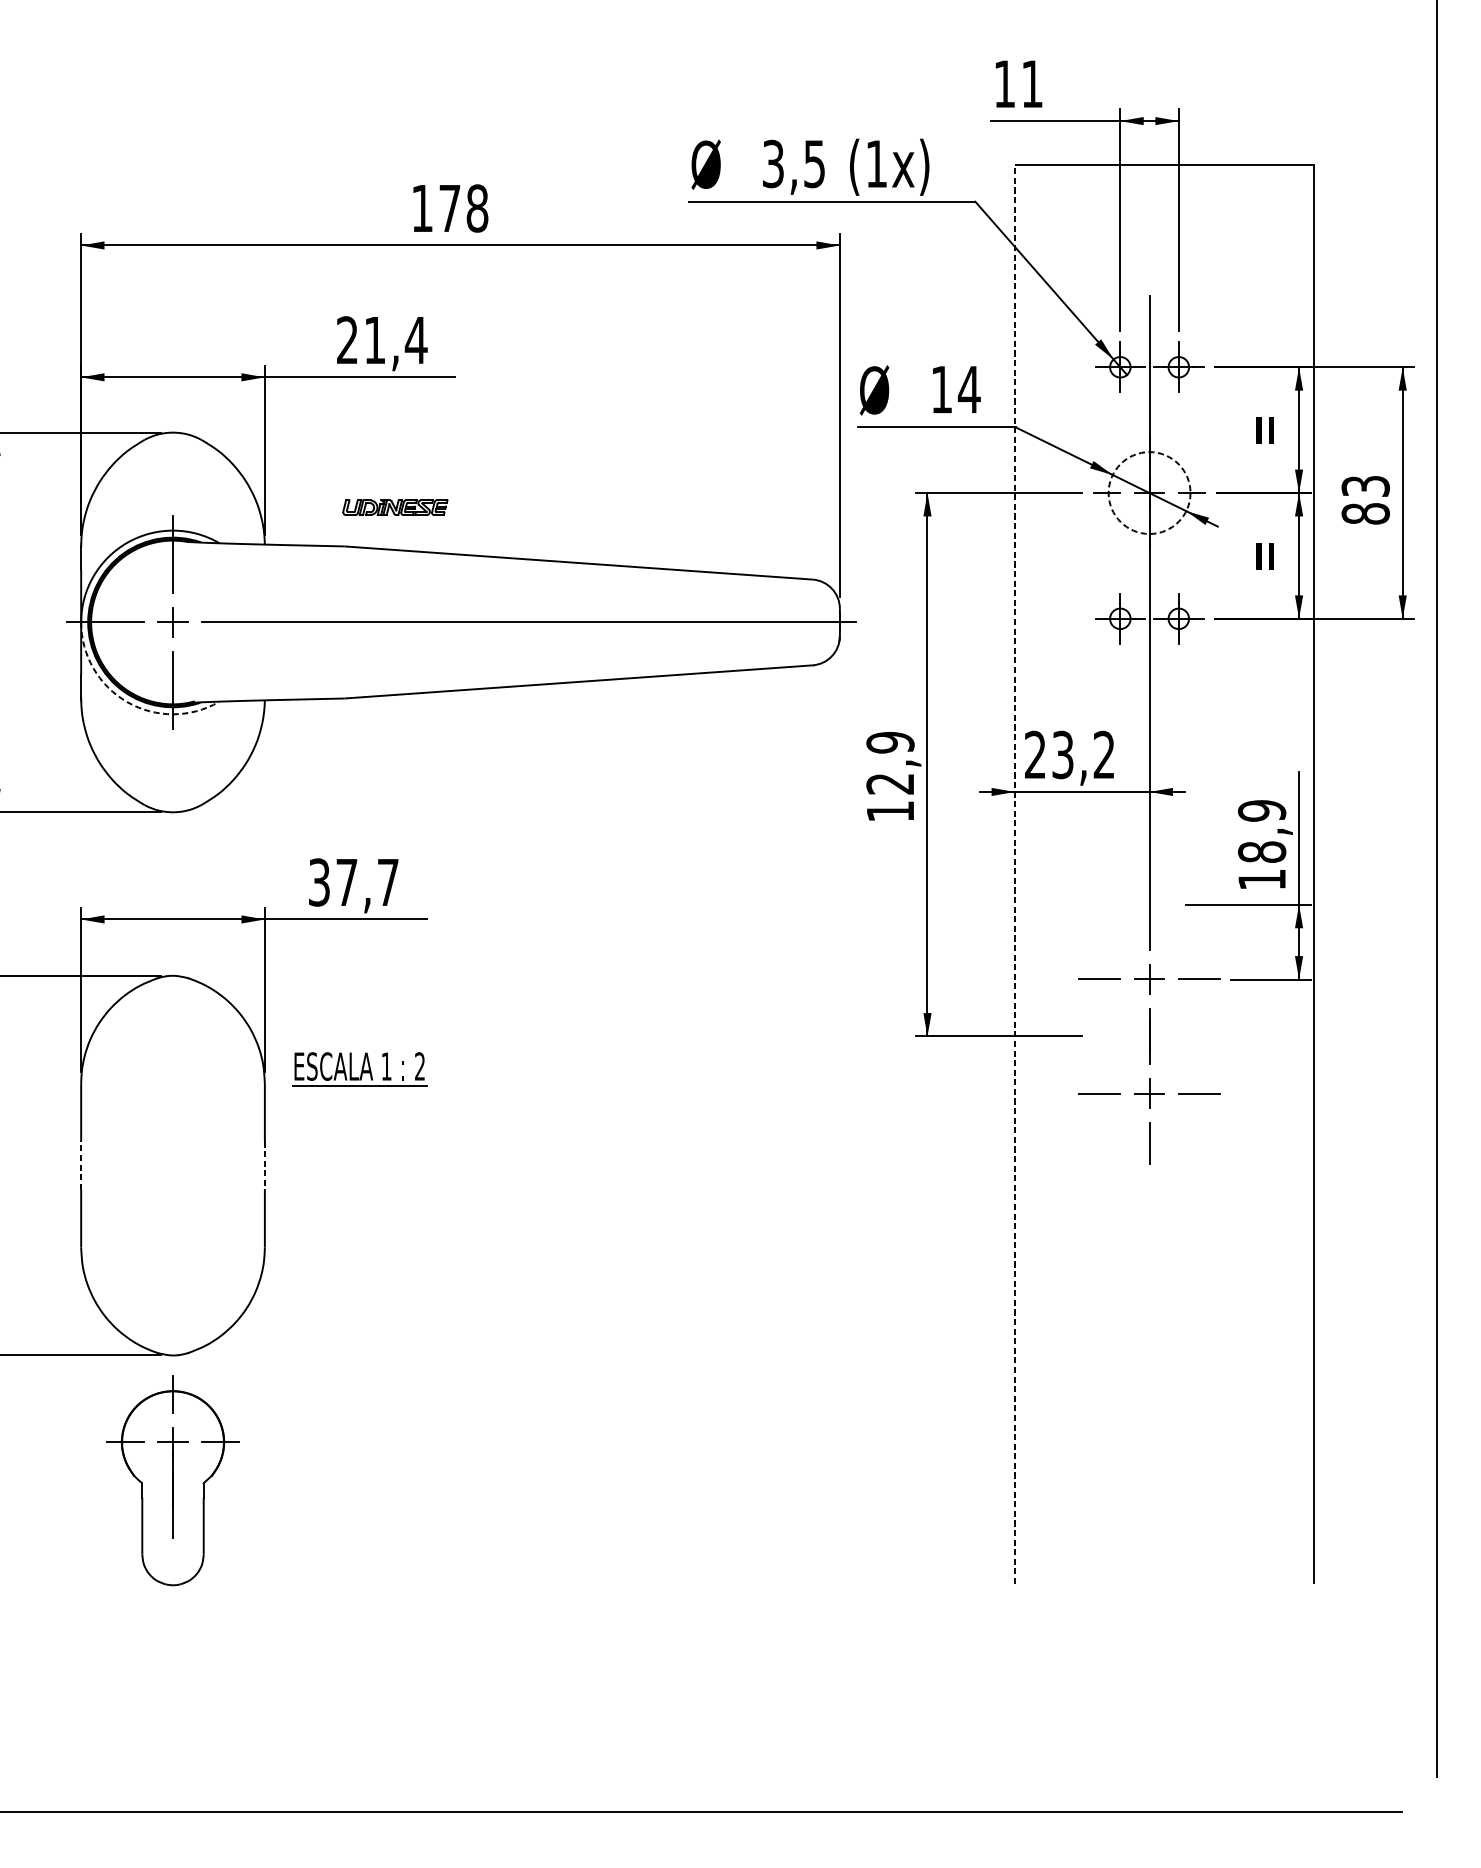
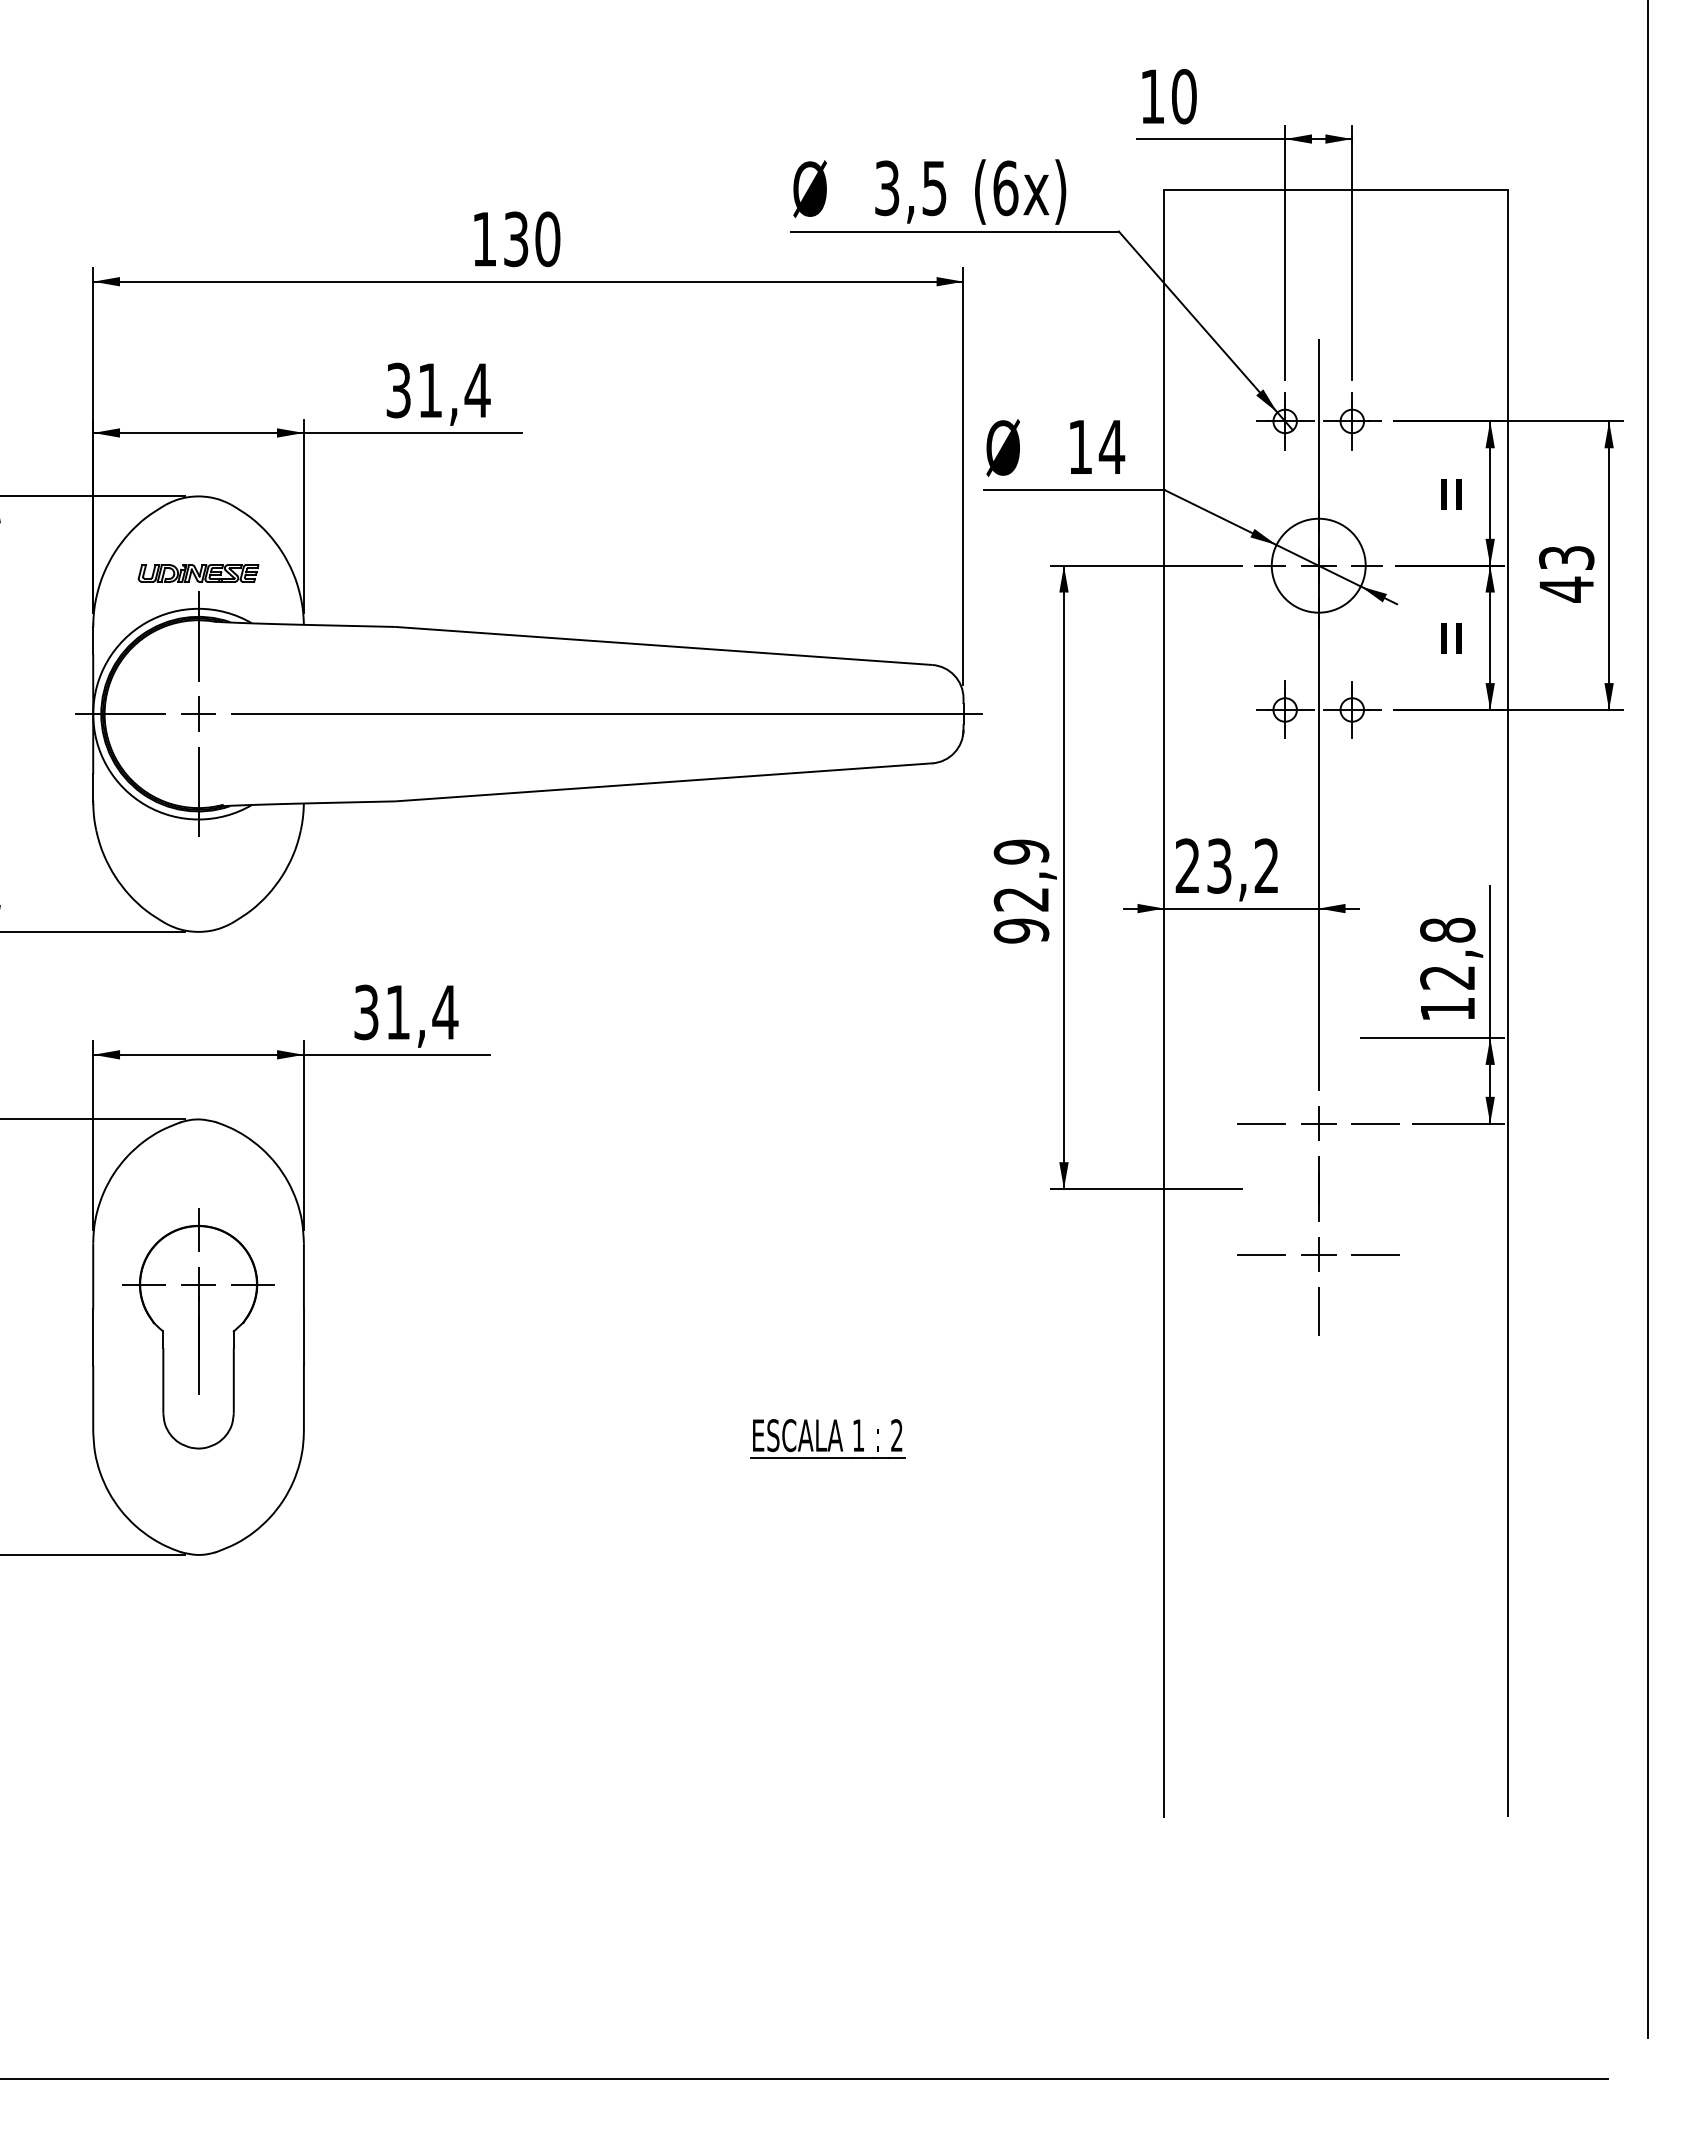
text: (1032, 83) -> (1184, 96), 11 -> 10
text: (876, 164) -> (1005, 188), (1x) -> (6x)
text: (464, 208) -> (532, 239), 178 -> 130
text: (347, 340) -> (398, 390), 21,4 -> 31,4
circle: (1149, 492) -> (1318, 565), dashed -> solid
part: (395, 507) -> (198, 573), moved
text: (1365, 513) -> (1566, 589), 83 -> 43
arc: (126, 702) -> (145, 805), dashed -> solid
text: (890, 811) -> (1021, 930), 12,9 -> 92,9
text: (1261, 831) -> (1447, 953), 18,9 -> 12,8
line: (1015, 874) -> (1164, 1003), dashed -> solid
text: (368, 882) -> (422, 1012), 37,7 -> 31,4
part: (359, 1069) -> (827, 1438), moved
line: (81, 1165) -> (93, 1337), dashed -> solid
line: (264, 1165) -> (303, 1337), dashed -> solid
part: (172, 1480) -> (198, 1328), moved

